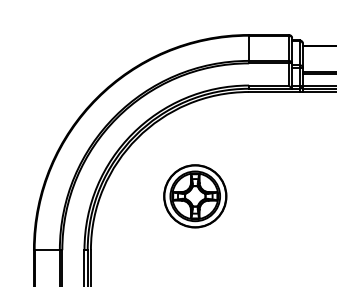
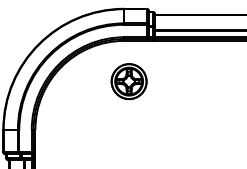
part: (194, 196) -> (128, 81), moved

